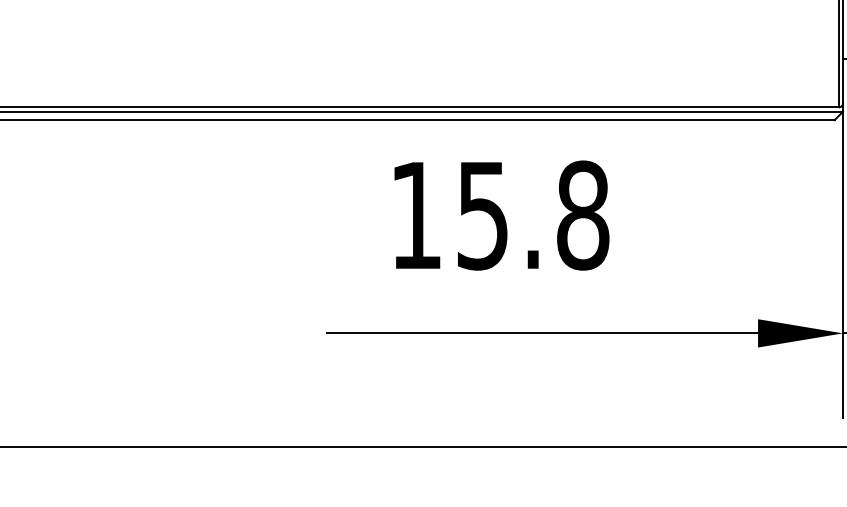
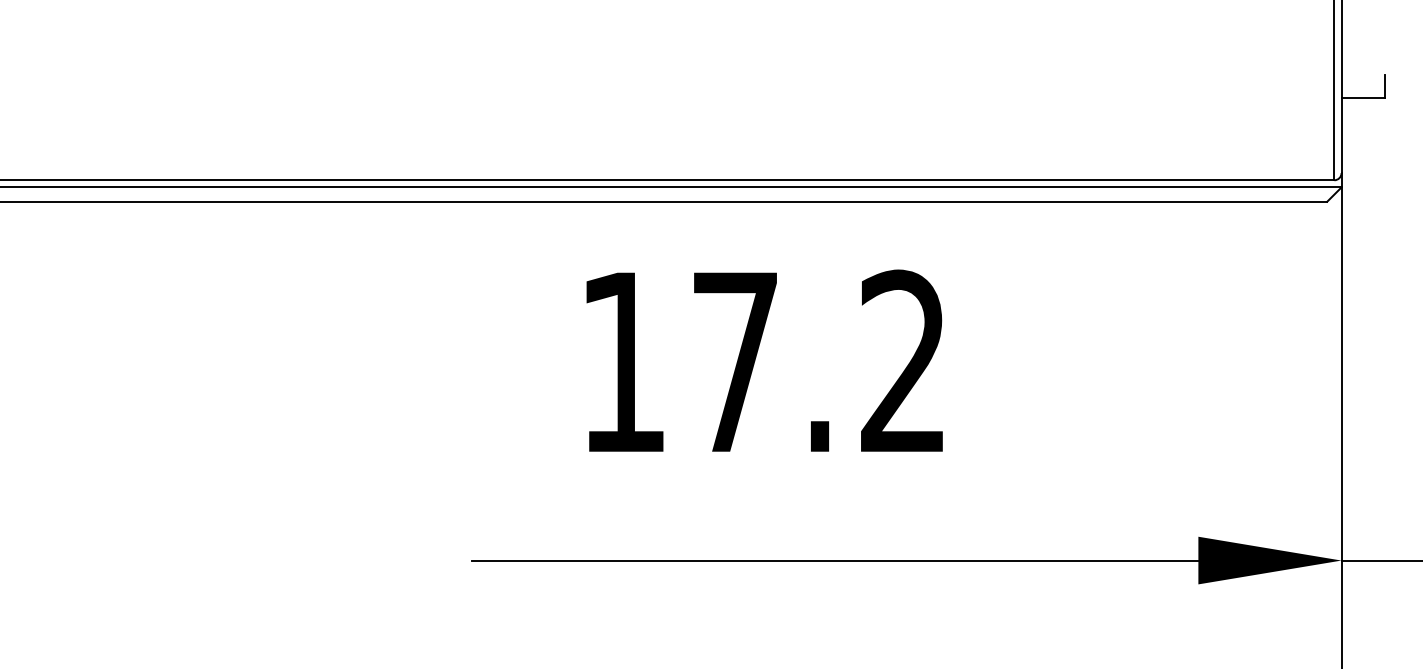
text: (533, 215) -> (820, 362), 15.8 -> 17.2

